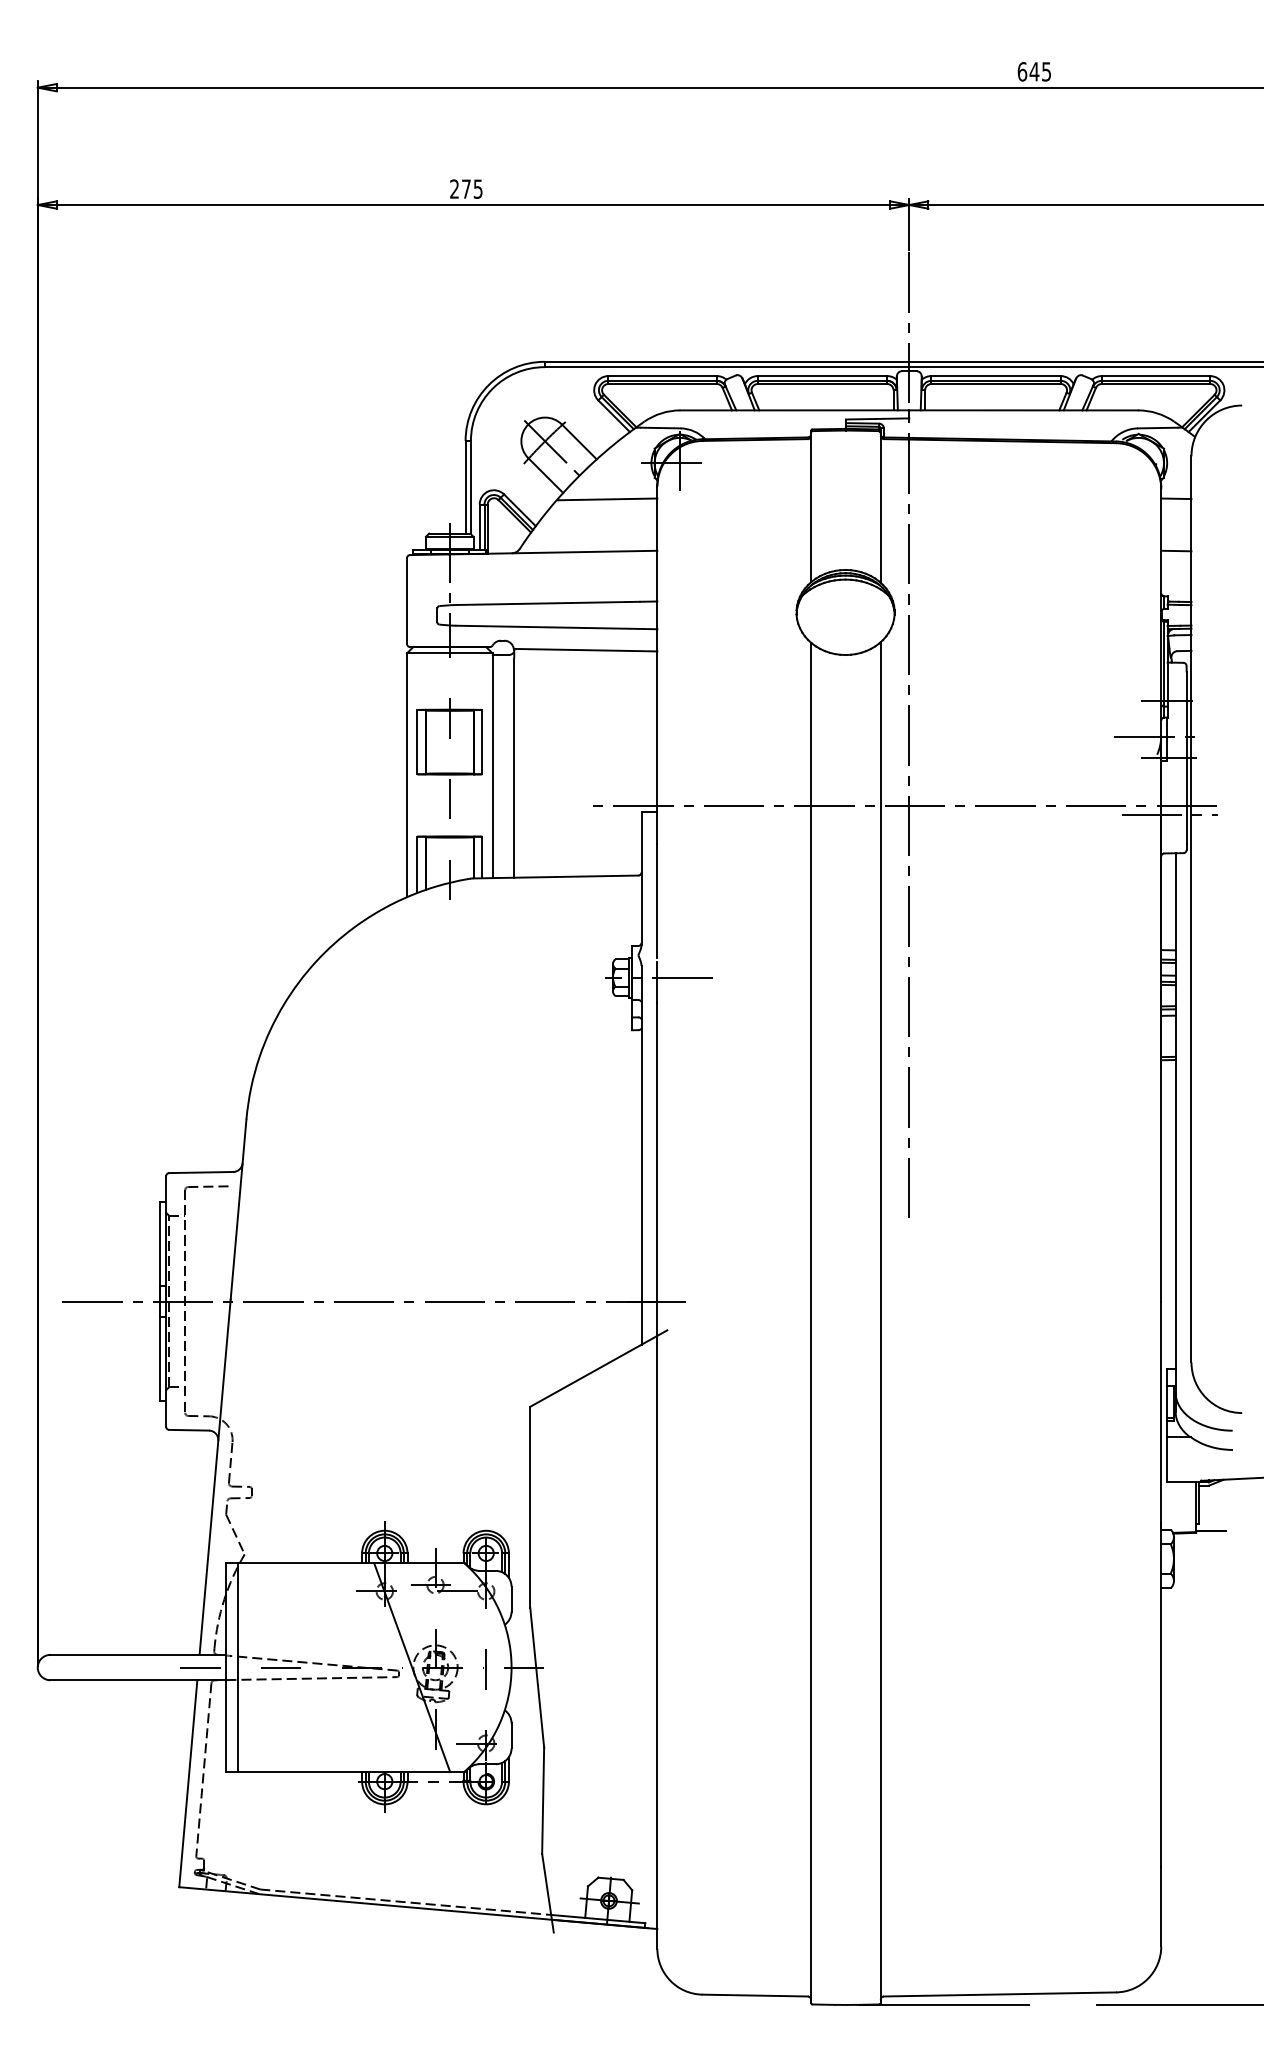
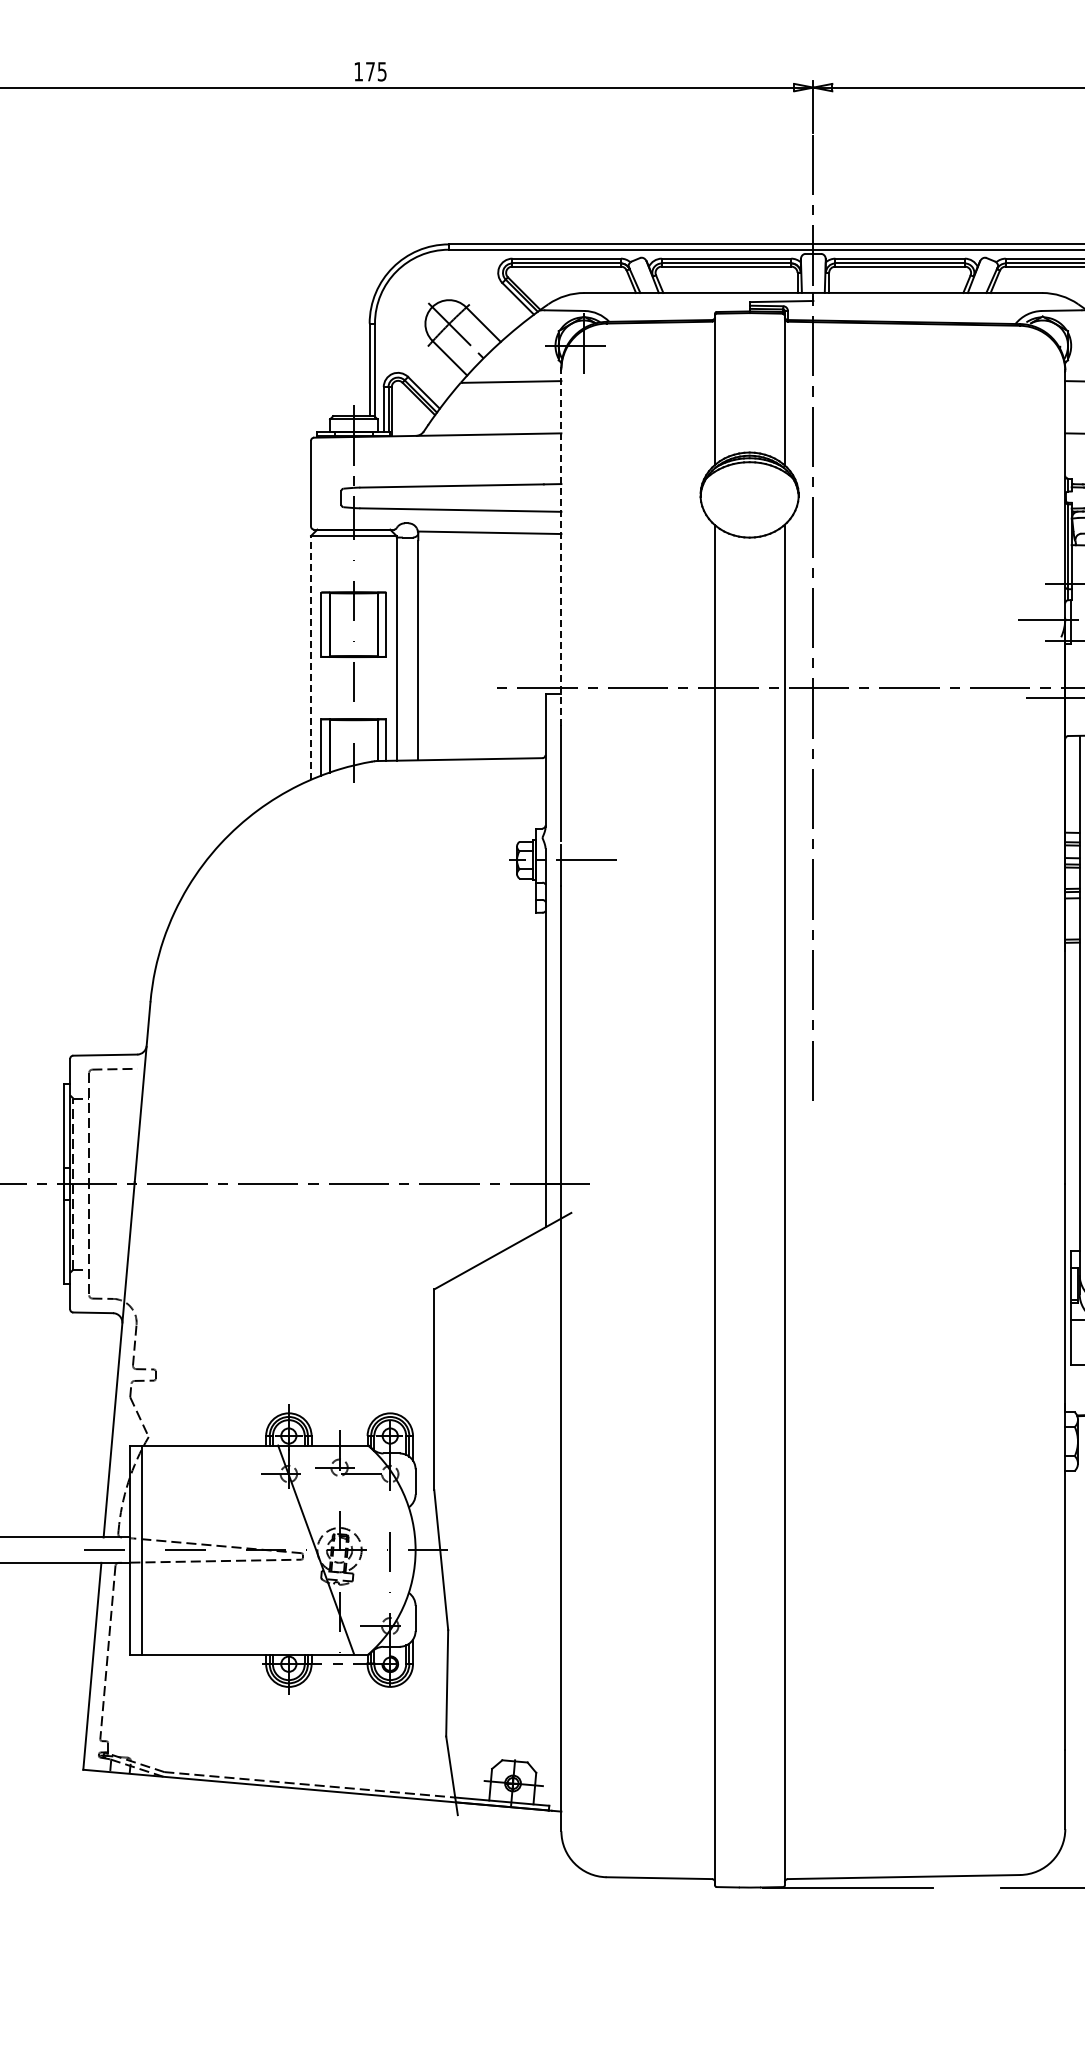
text: (454, 188) -> (358, 71), 275 -> 175
line: (657, 664) -> (561, 547), solid -> dashed
line: (406, 775) -> (310, 658), solid -> dashed

